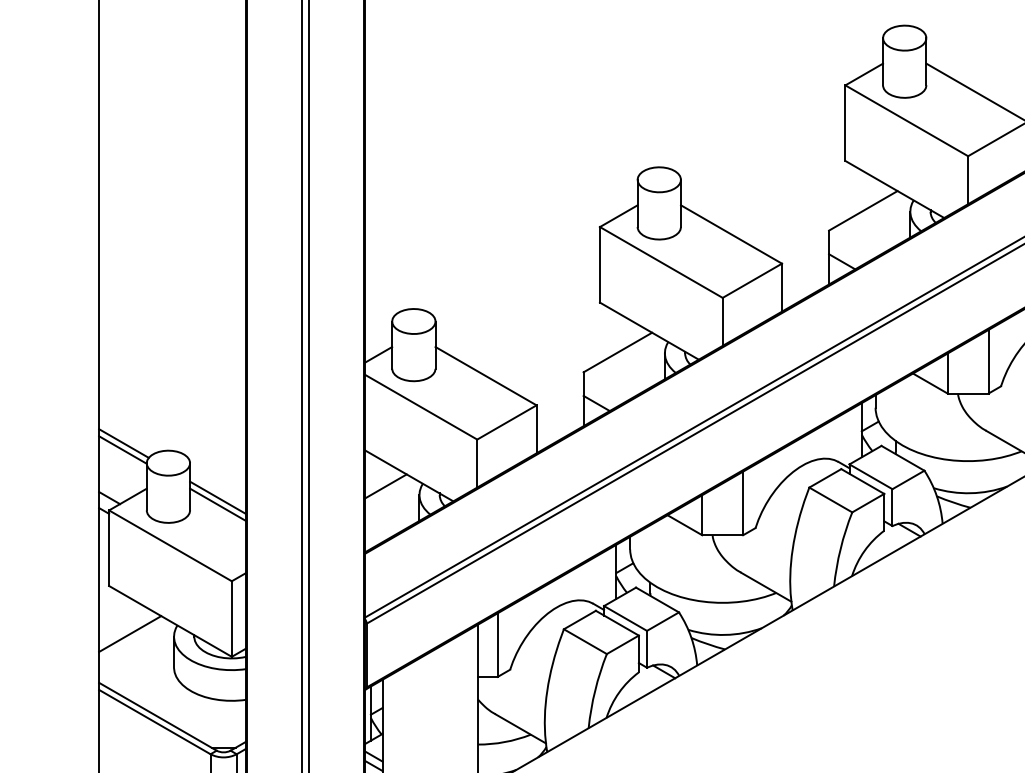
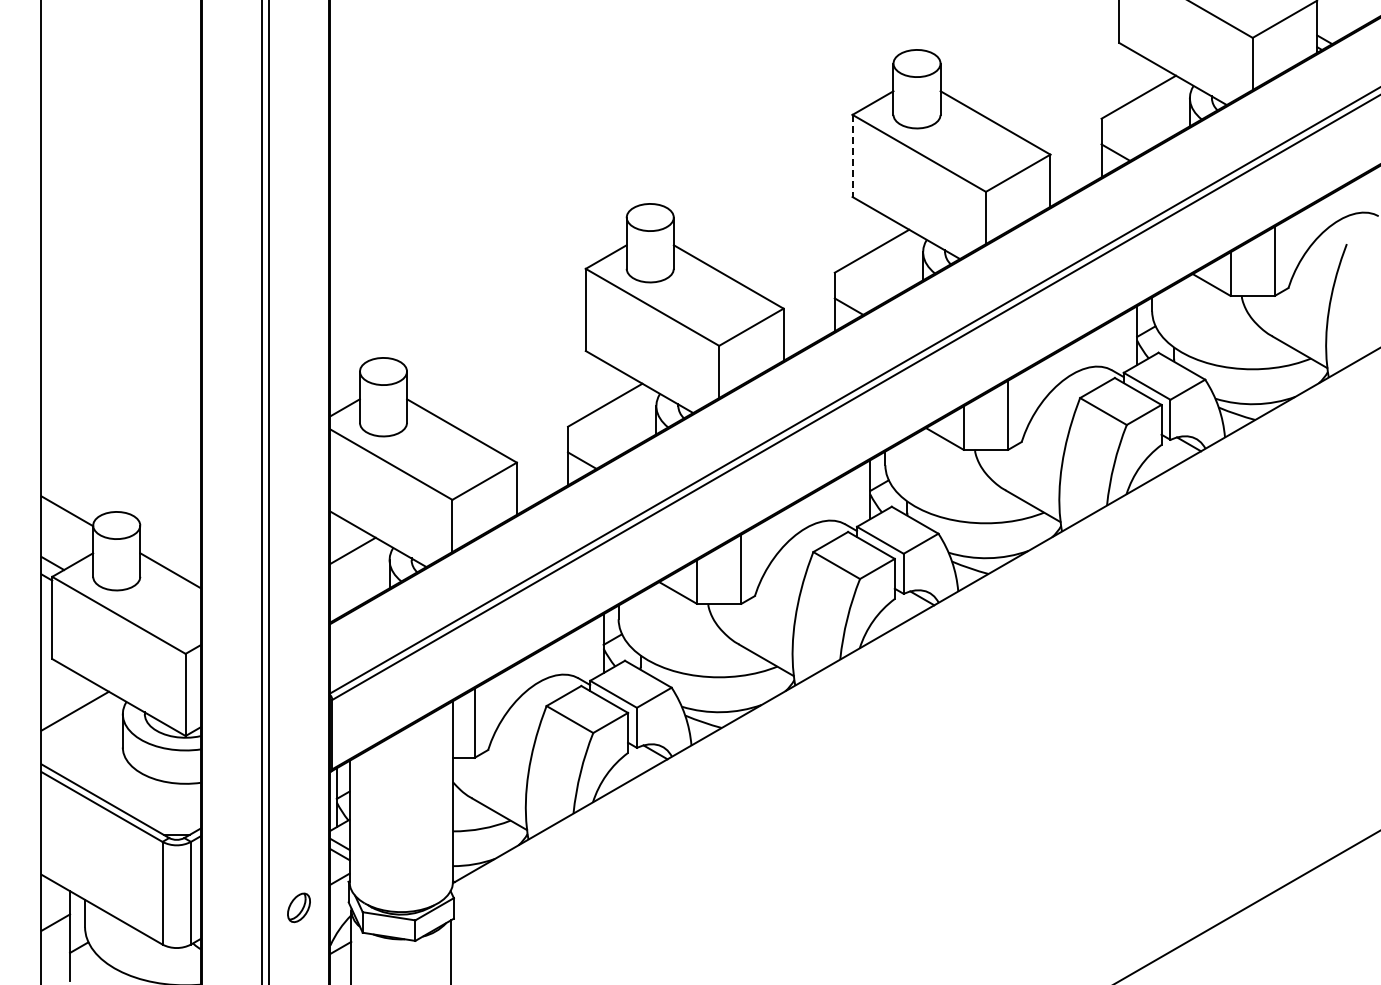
line: (845, 123) -> (852, 156), solid -> dashed
line: (124, 442) -> (68, 503), removed
line: (217, 497) -> (170, 562), removed

